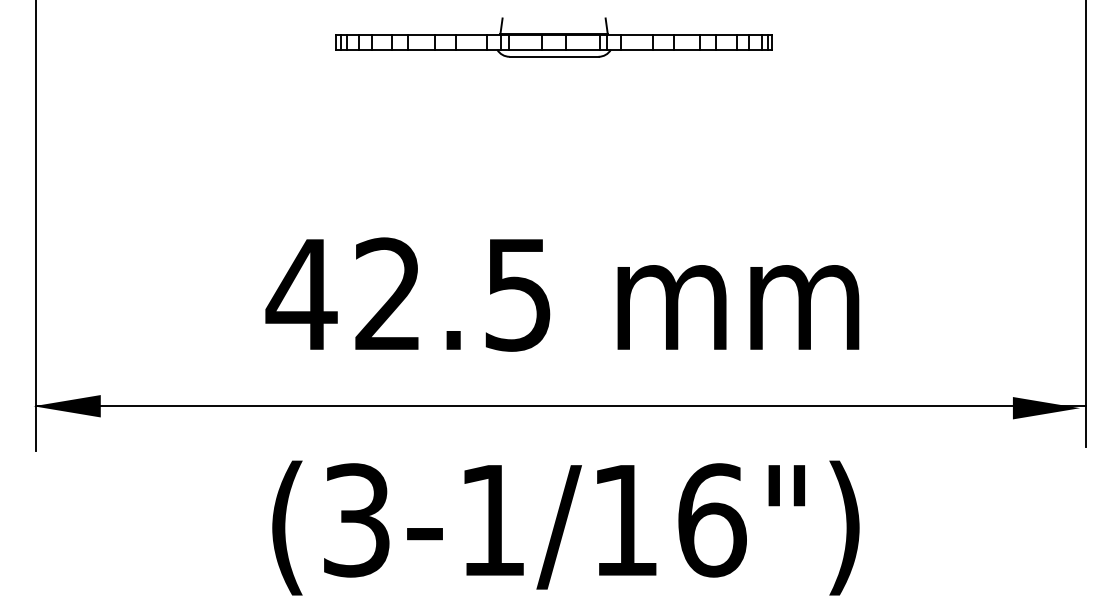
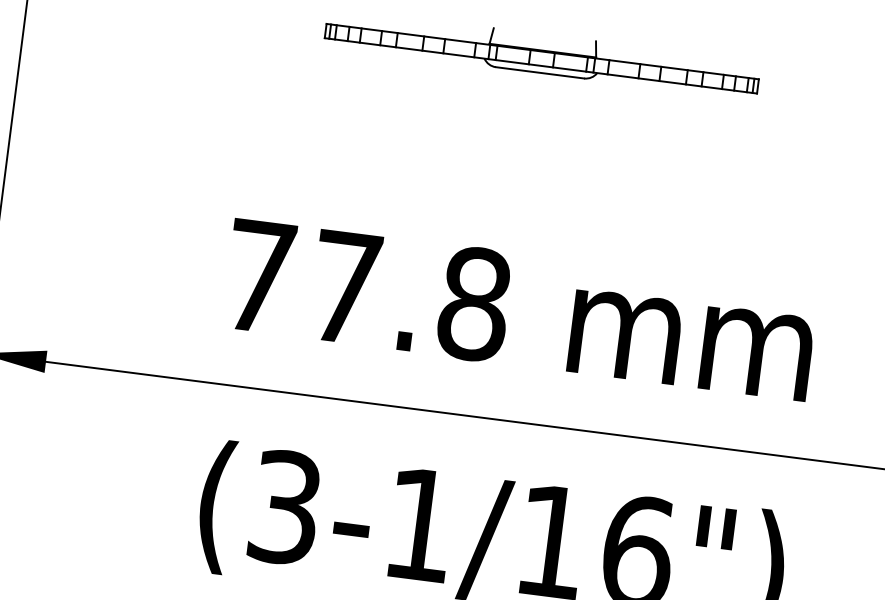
text: (408, 294) -> (365, 290), 42.5 -> 77.8

